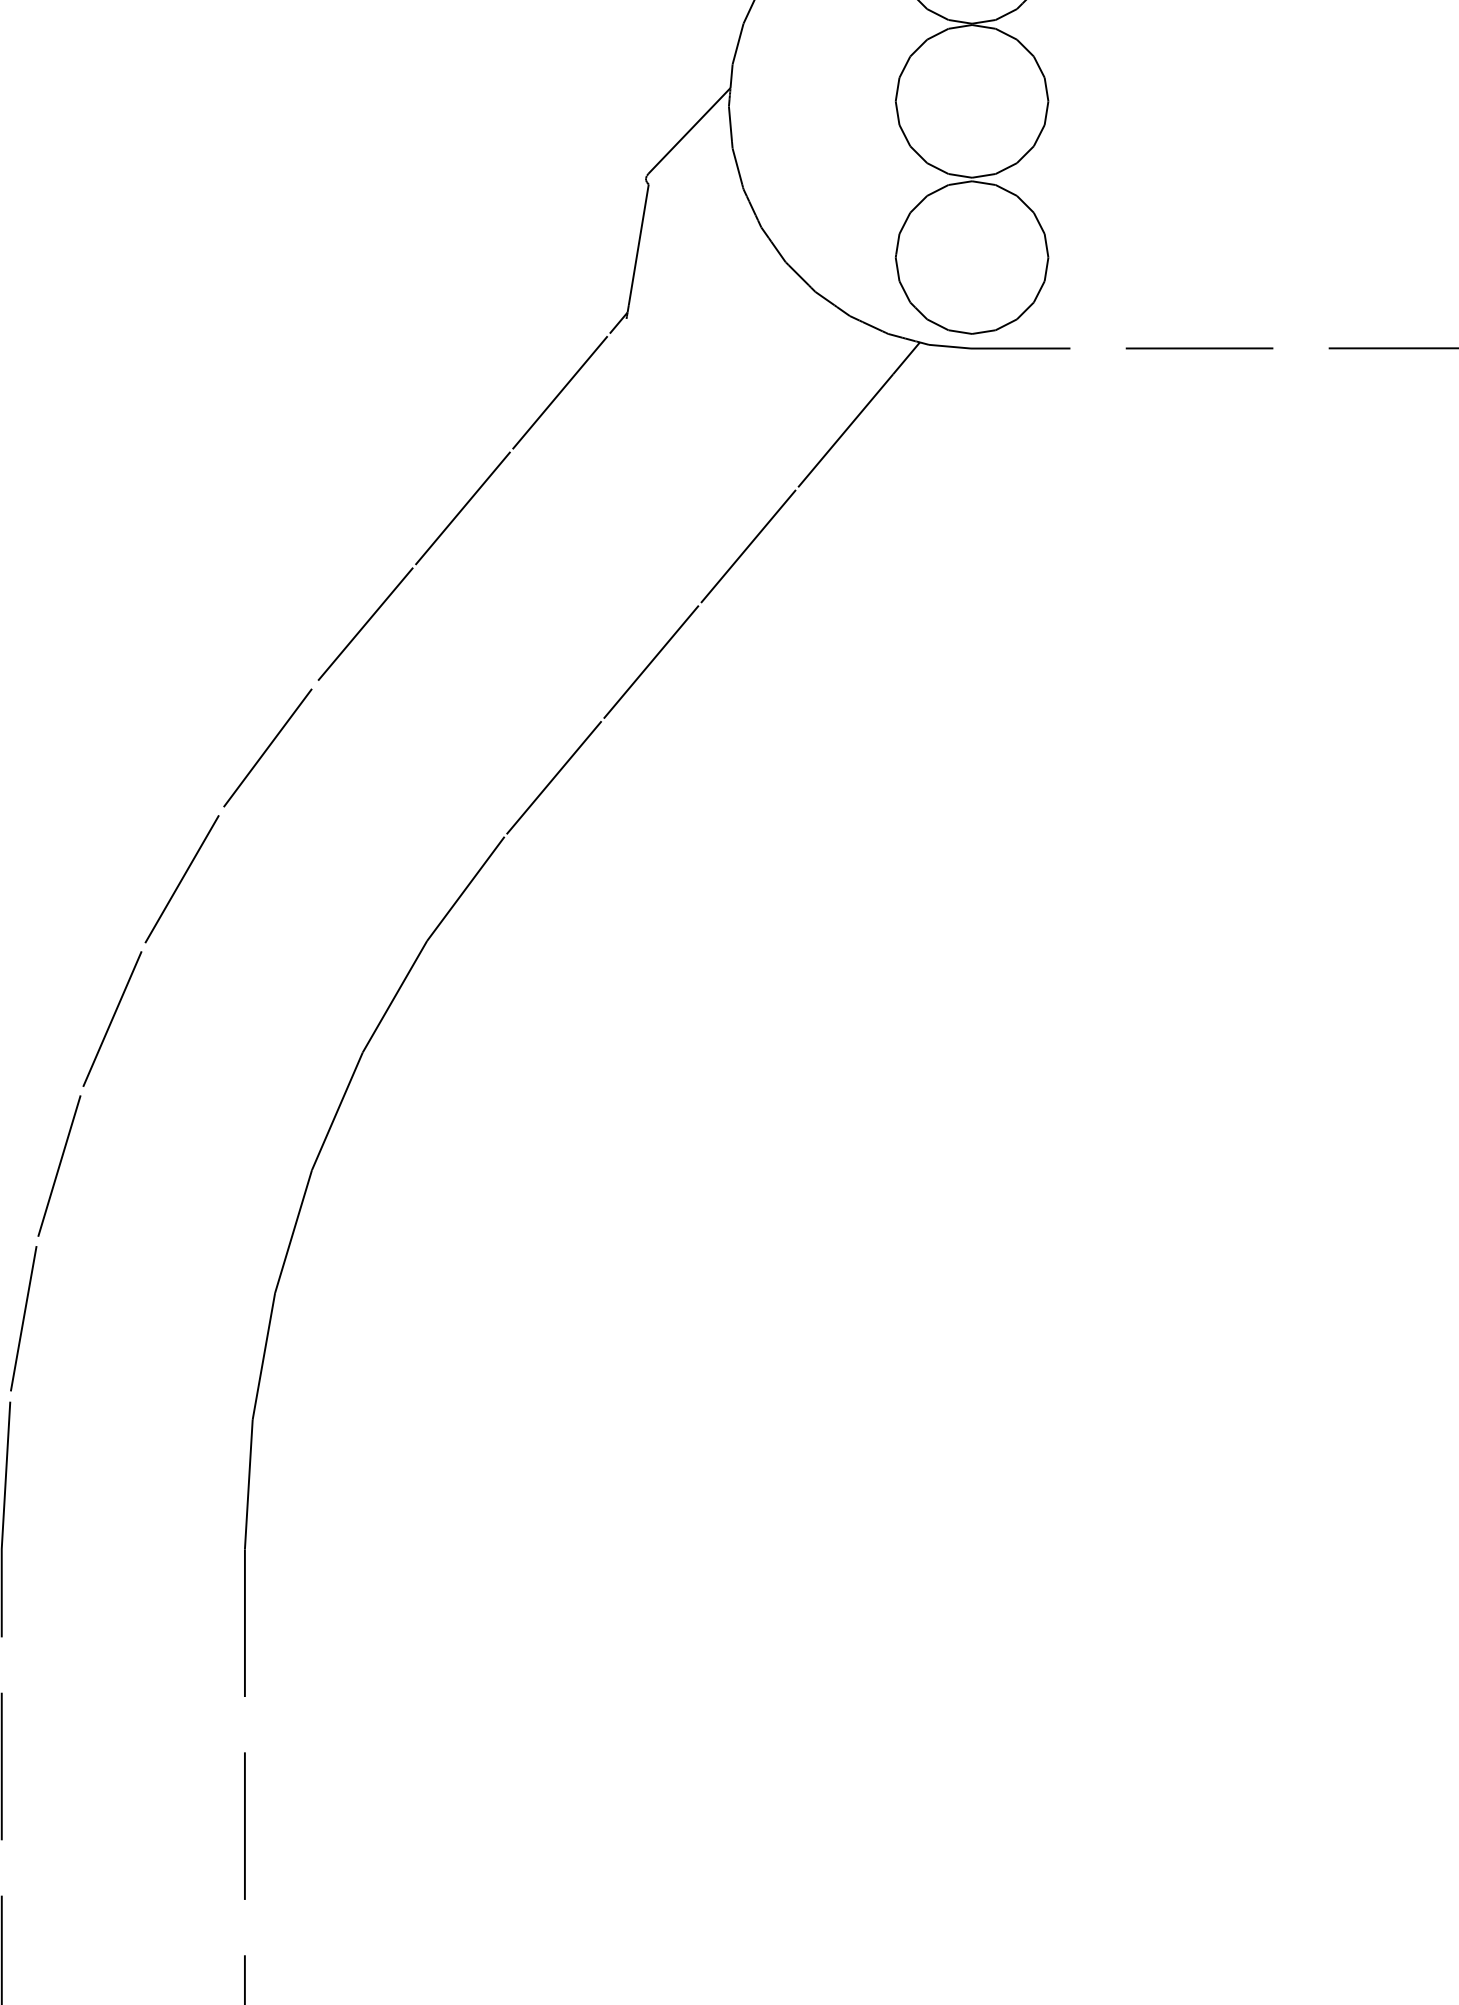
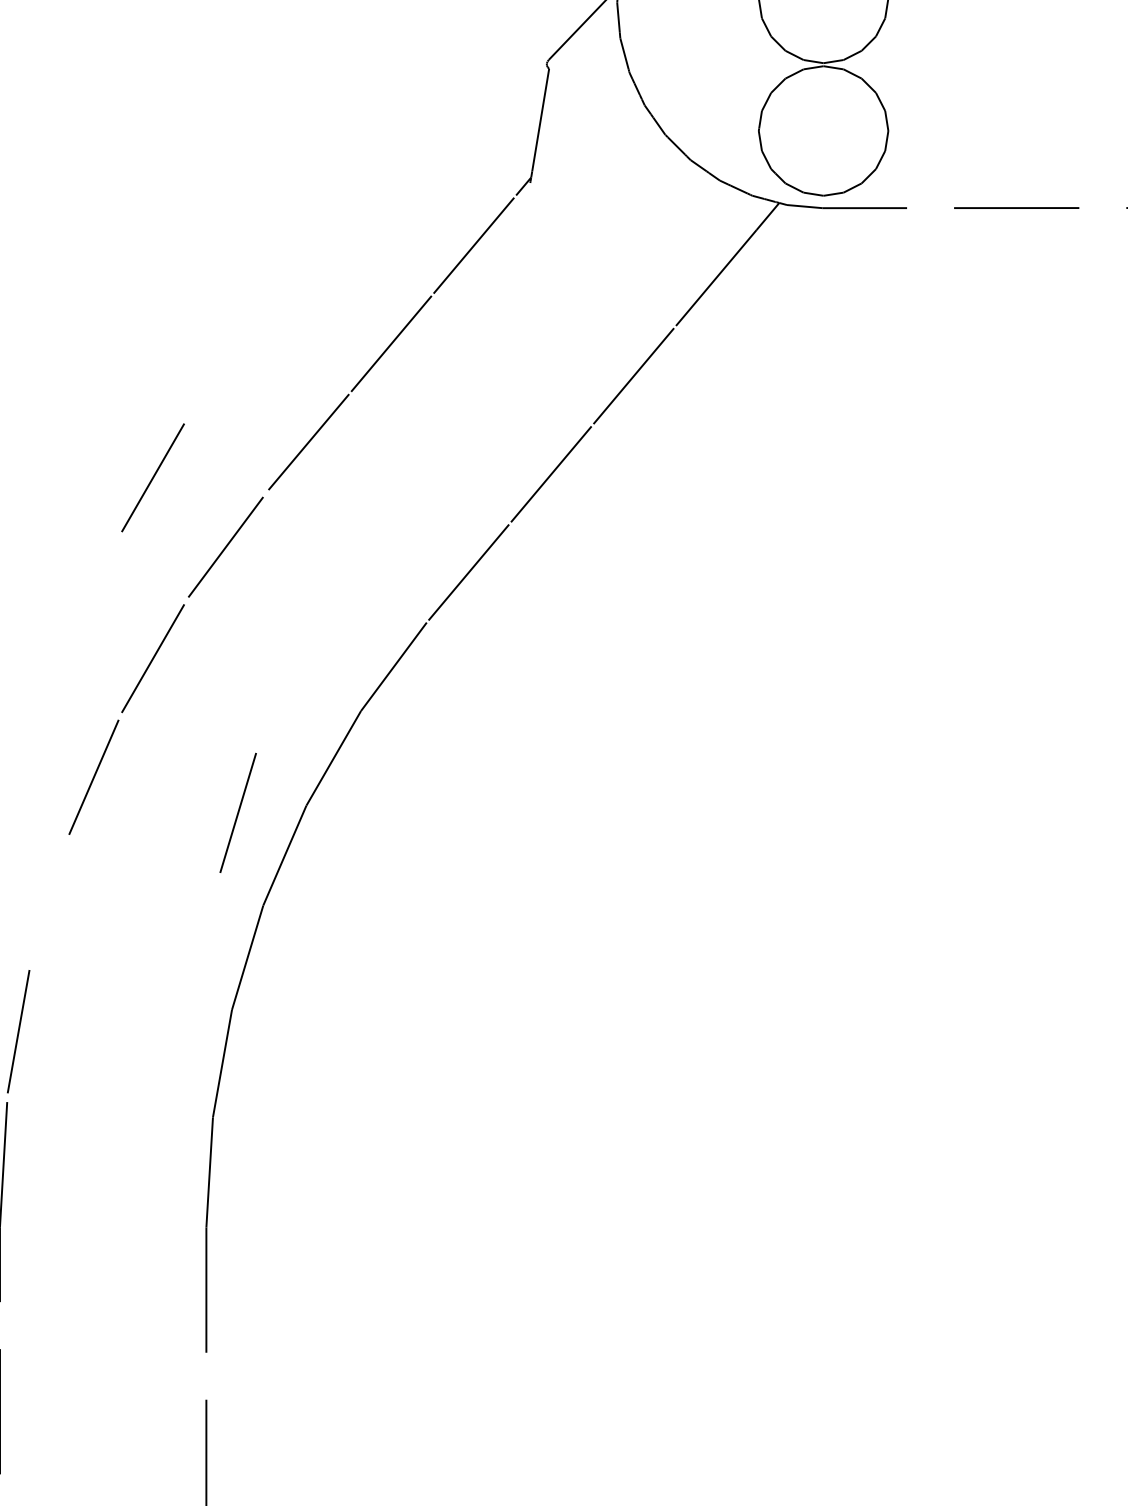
line: (181, 666) -> (152, 478), added
line: (59, 1165) -> (238, 812), moved

